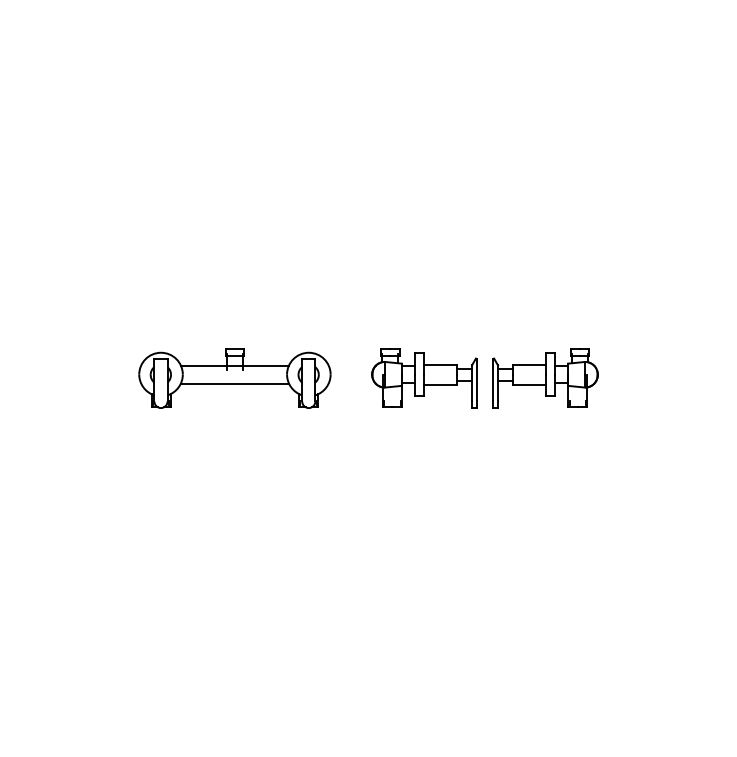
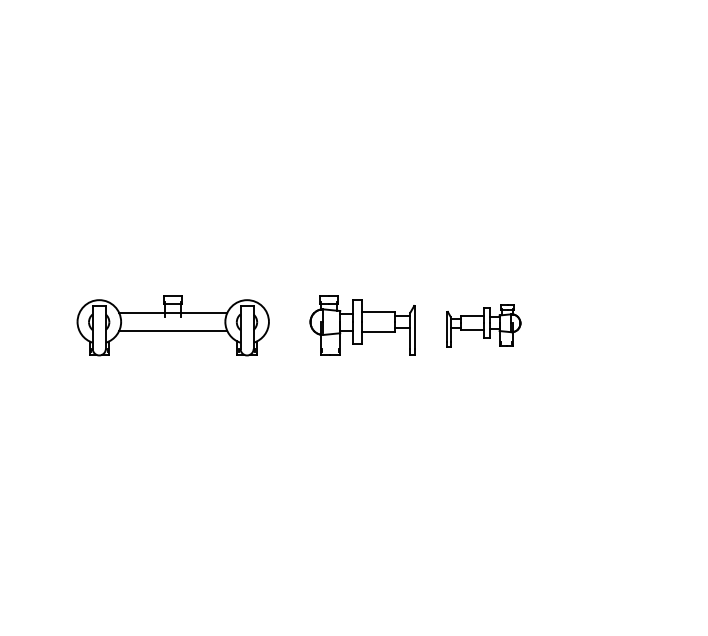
part: (545, 378) -> (483, 325), size x0.7

